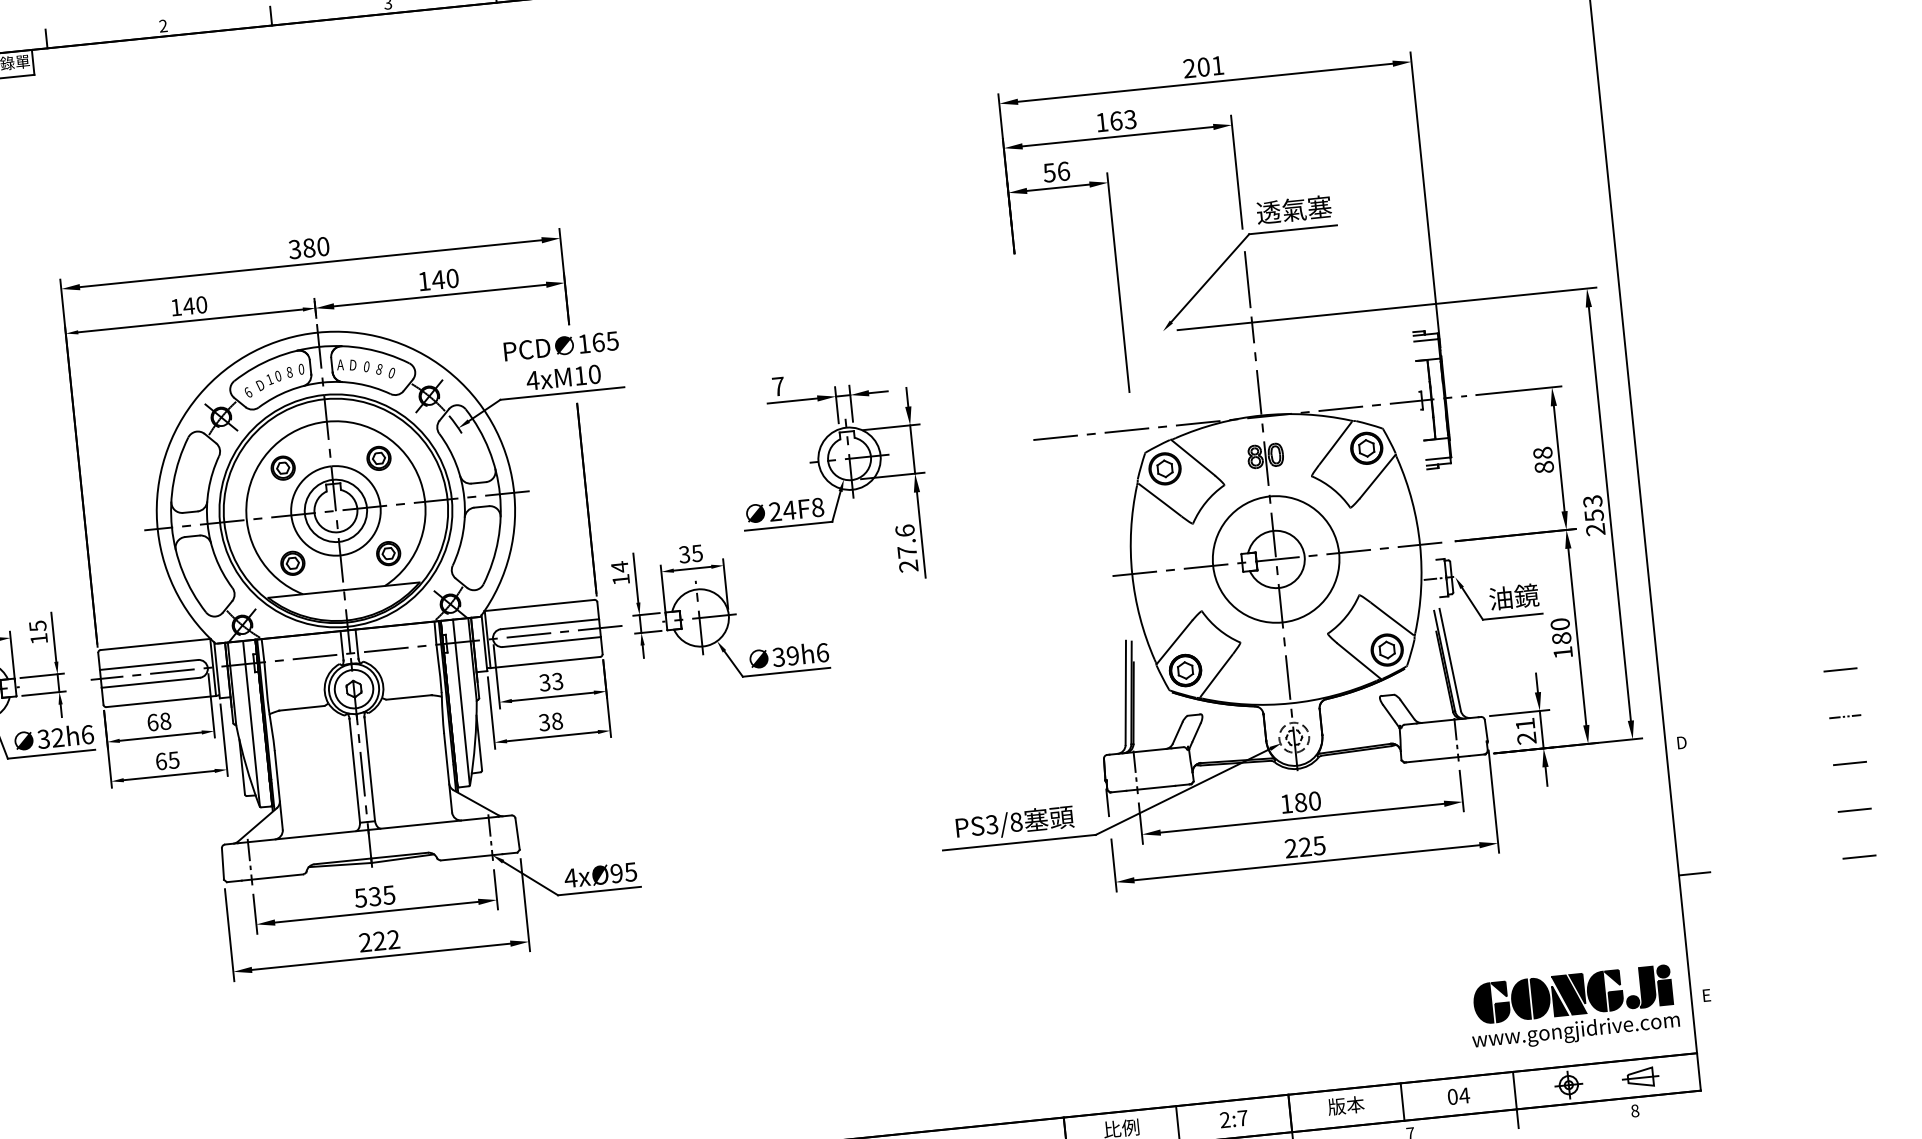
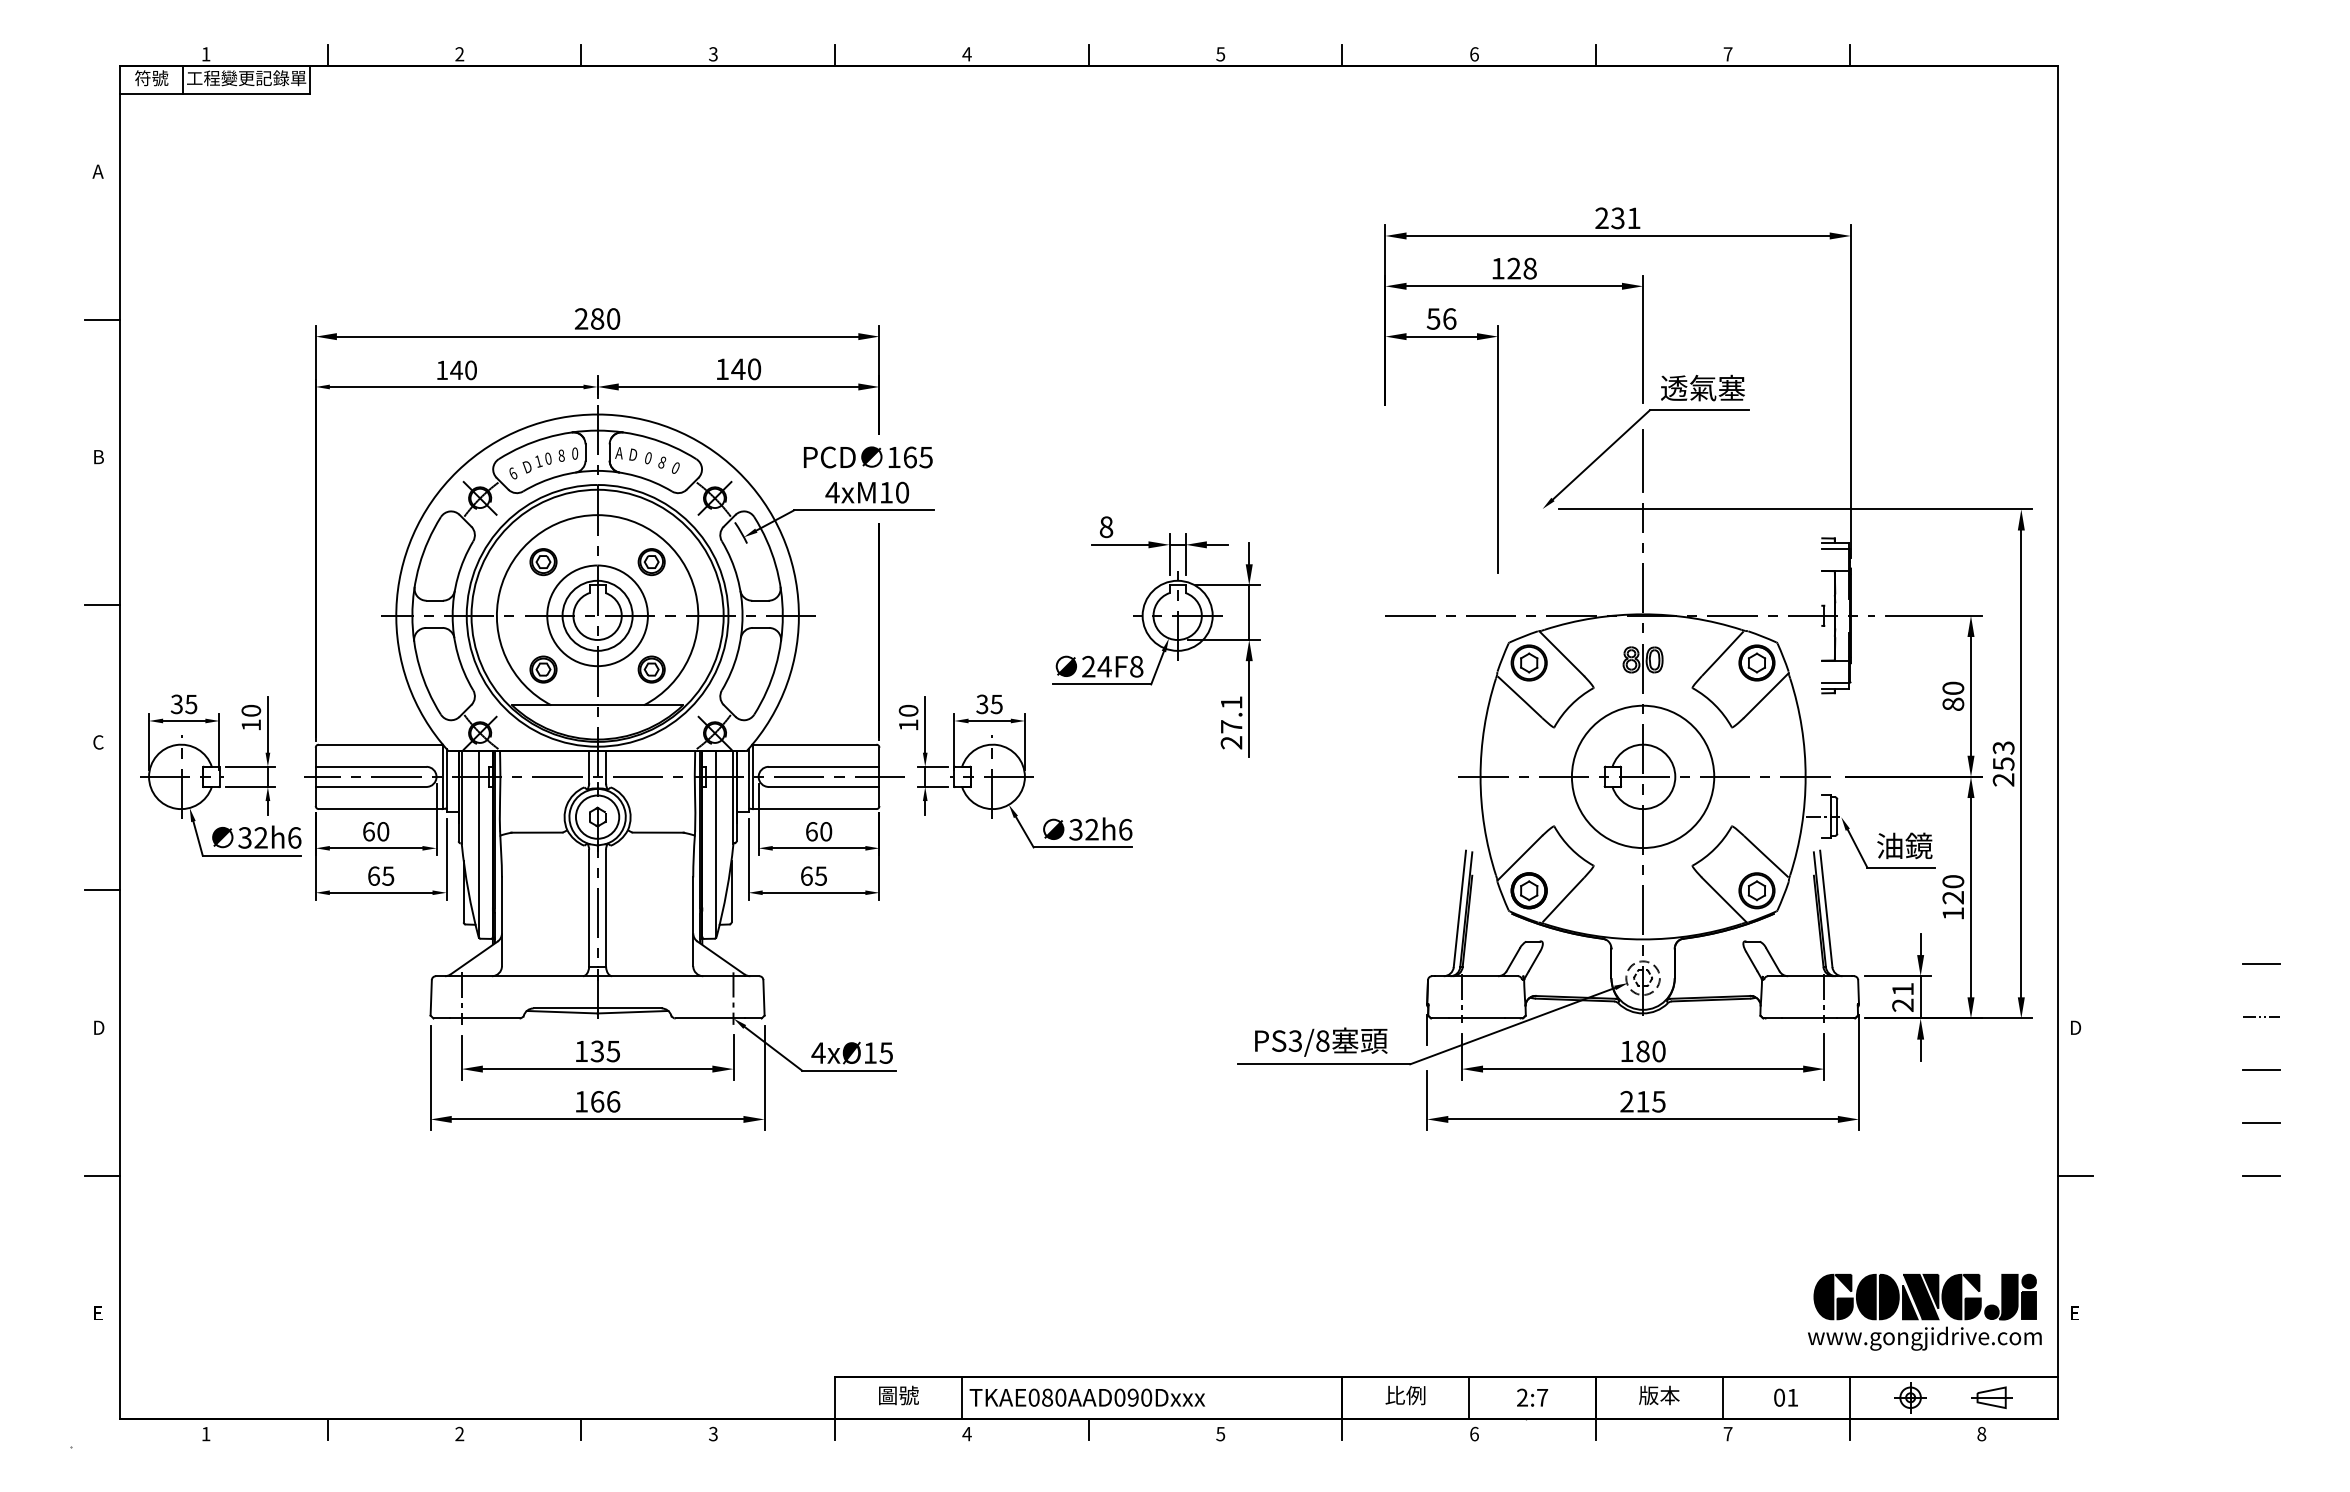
text: (1203, 67) -> (1617, 218), 201 -> 231
text: (1122, 120) -> (1521, 268), 163 -> 128
text: (294, 249) -> (581, 318), 380 -> 280
text: (778, 386) -> (1106, 527), 7 -> 8
text: (1542, 452) -> (1953, 687), 88 -> 80
text: (905, 530) -> (1231, 702), 27.6 -> 27.1
text: (619, 566) -> (908, 710), 14 -> 10
text: (37, 625) -> (250, 710), 15 -> 10
text: (1561, 638) -> (1953, 897), 180 -> 120
text: (792, 655) -> (1091, 829), 39h6 -> 32h6
text: (550, 681) -> (818, 831), 33 -> 60
text: (165, 721) -> (383, 831), 68 -> 60
text: (550, 721) -> (813, 875), 38 -> 65
text: (1304, 846) -> (1642, 1101), 225 -> 215
text: (615, 873) -> (869, 1052), 4xØ95 -> 4xØ15
text: (359, 898) -> (580, 1051), 535 -> 135
text: (379, 940) -> (597, 1101), 222 -> 166
text: (1464, 1095) -> (1792, 1397), 04 -> 01

